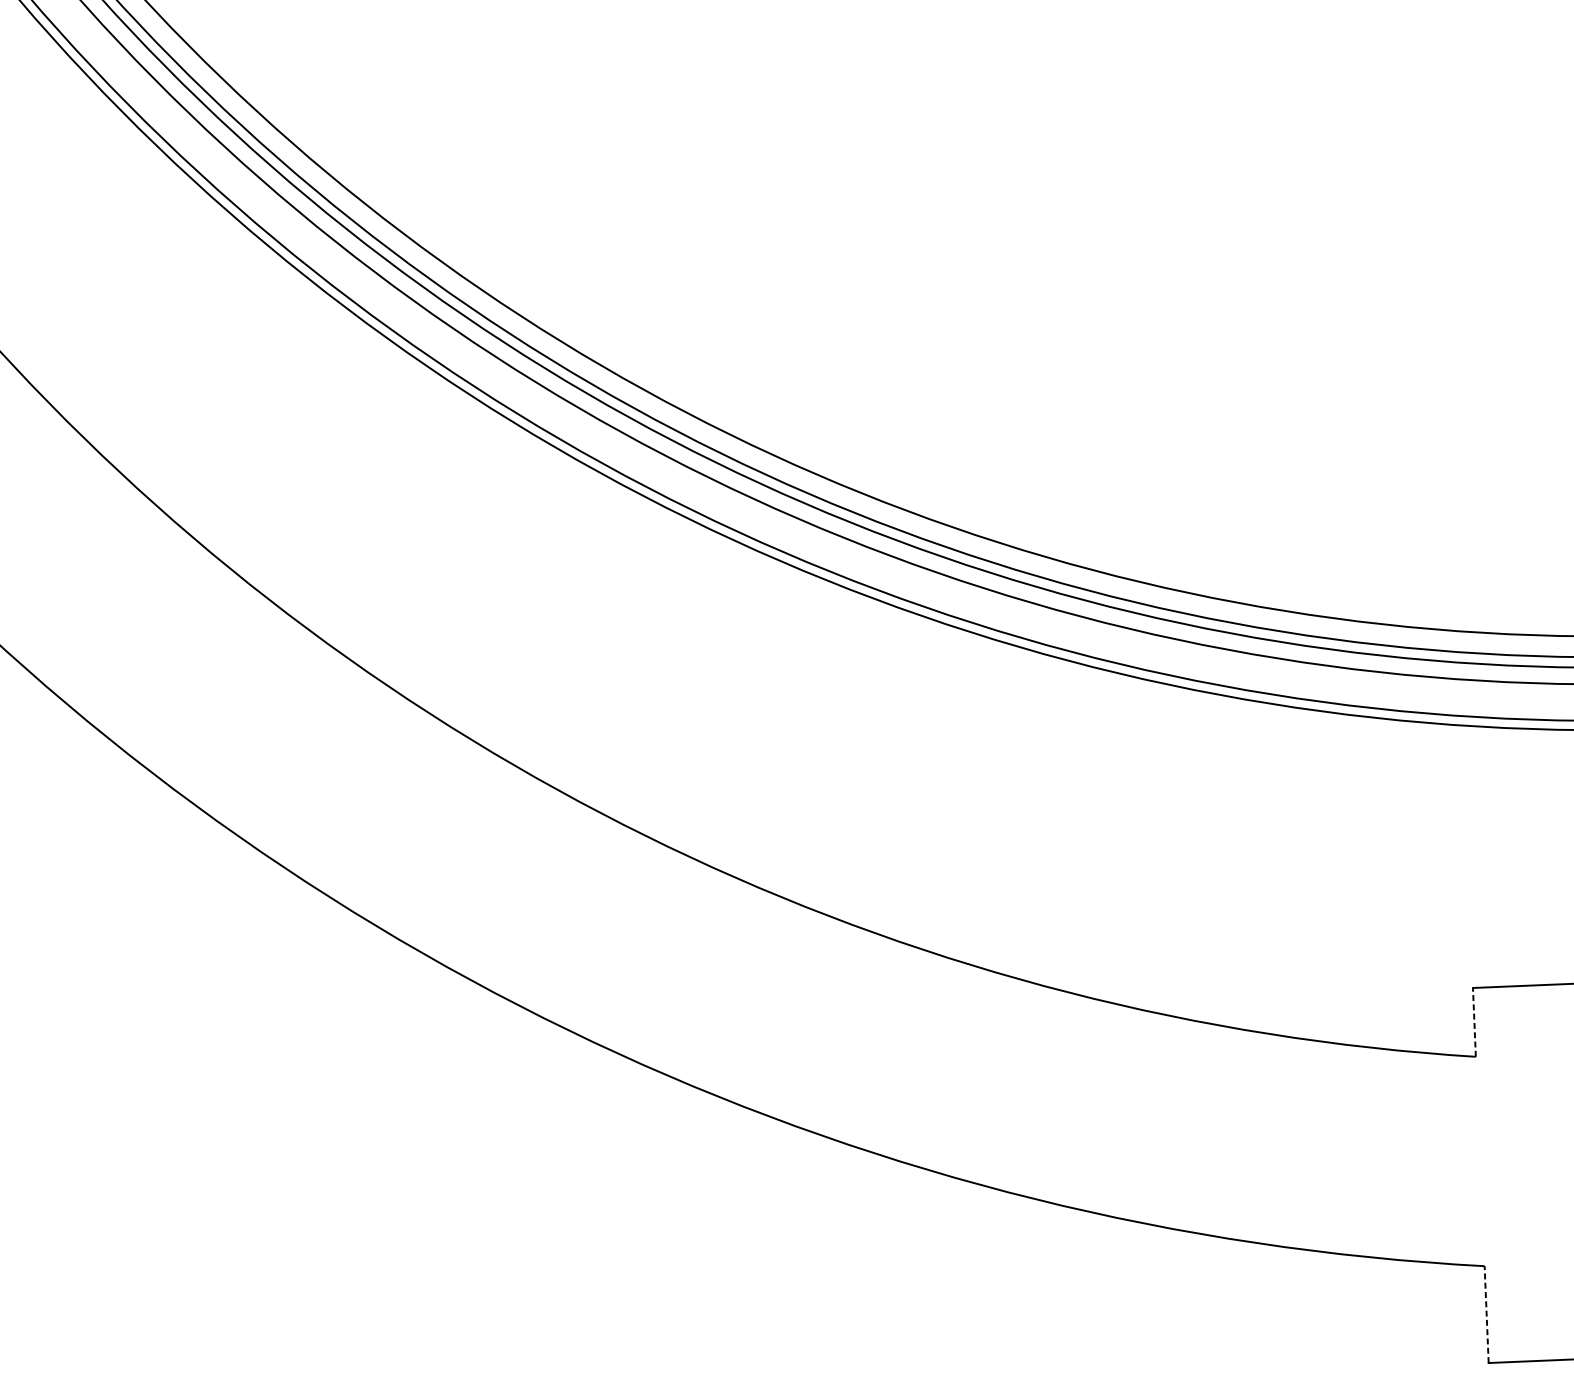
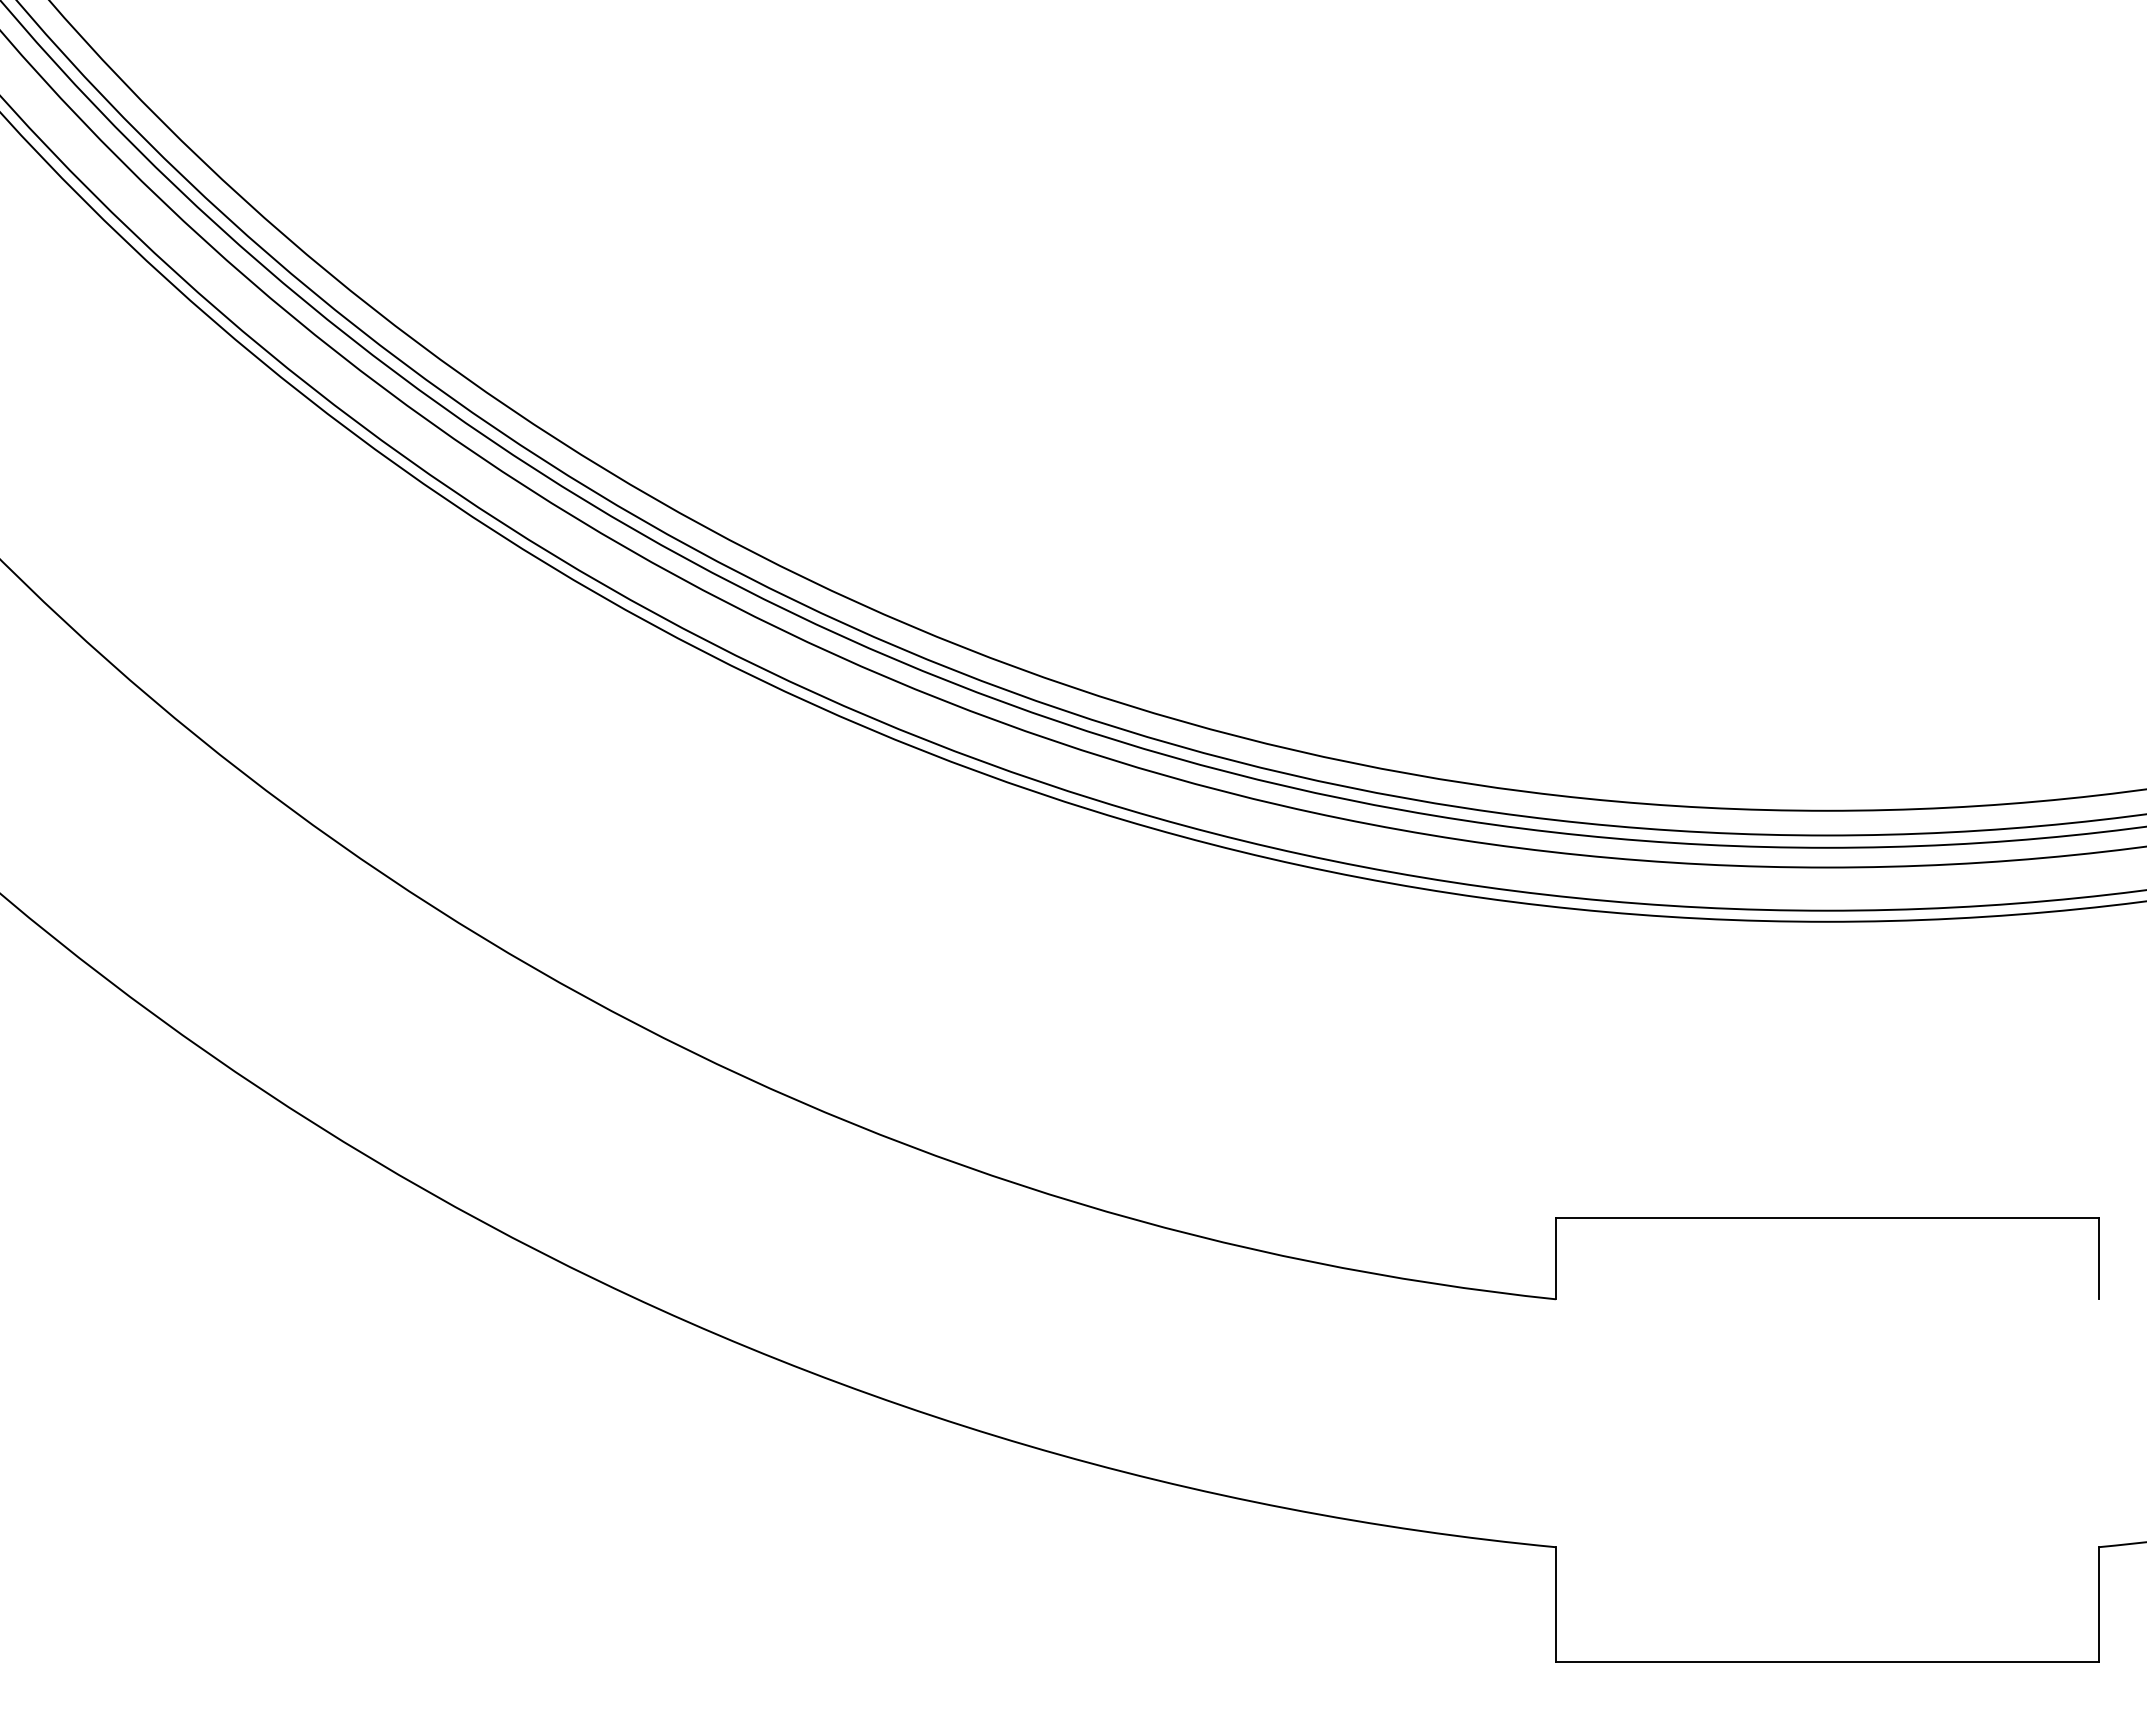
line: (1474, 1022) -> (1555, 1258), dashed -> solid
line: (1486, 1314) -> (1555, 1604), dashed -> solid

